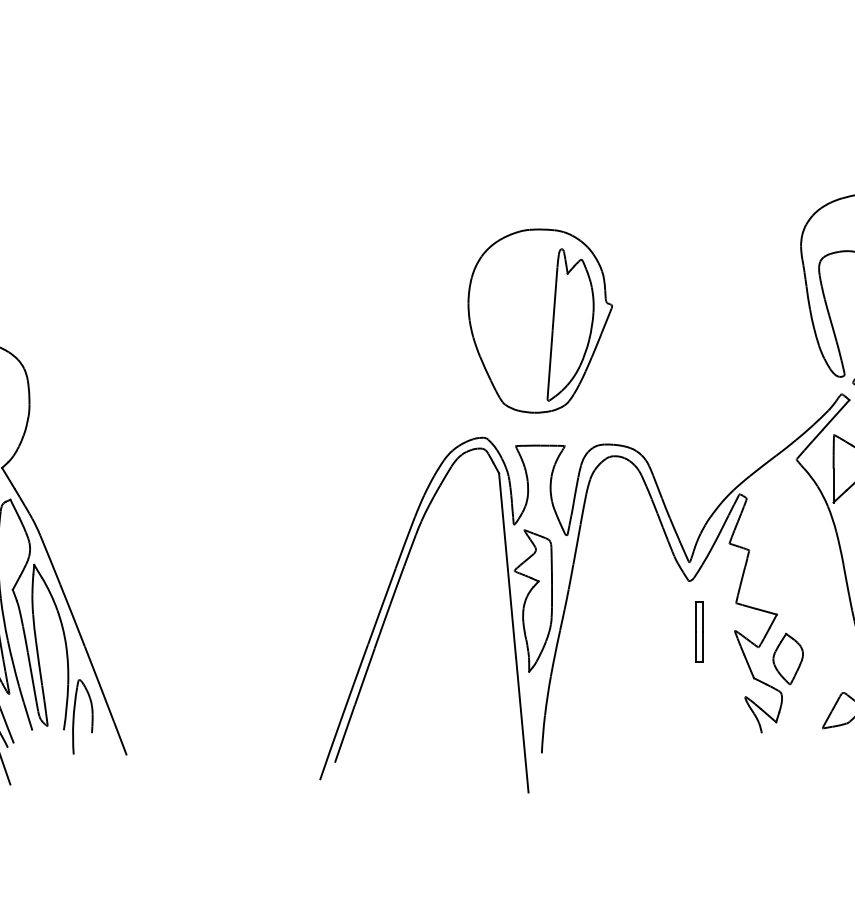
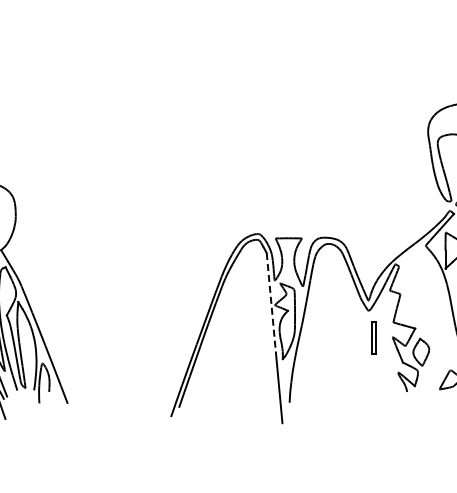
part: (539, 320) -> (288, 171), removed
line: (507, 565) -> (271, 302), solid -> dashed

